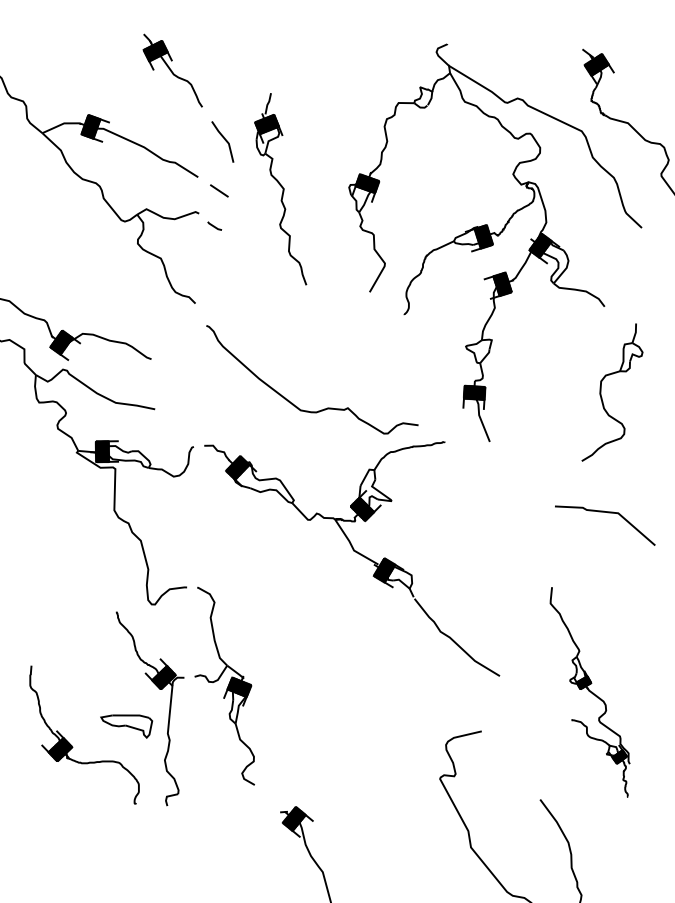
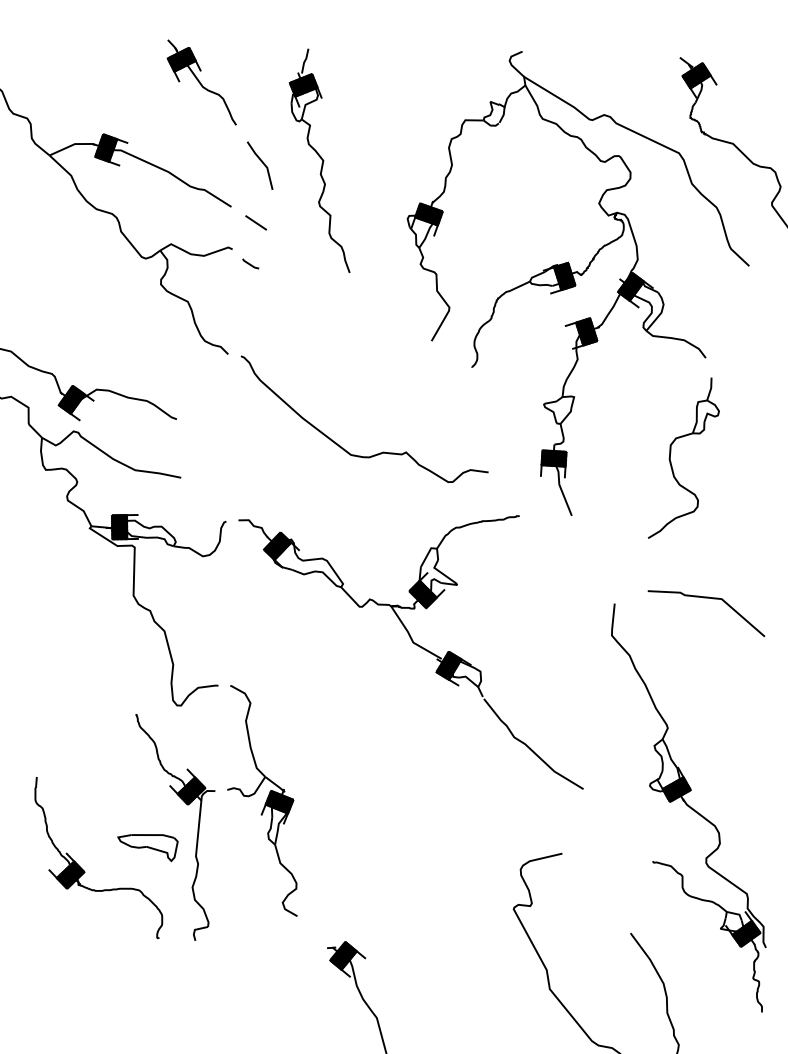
part: (280, 188) -> (319, 160), moved
part: (601, 395) -> (671, 461), moved
curve: (295, 404) -> (344, 448), moved
part: (589, 691) -> (688, 807), size x1.67

